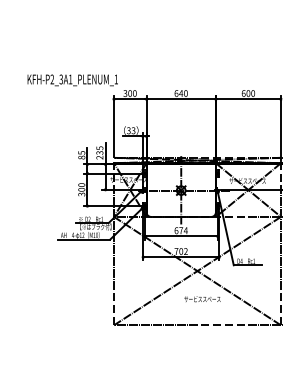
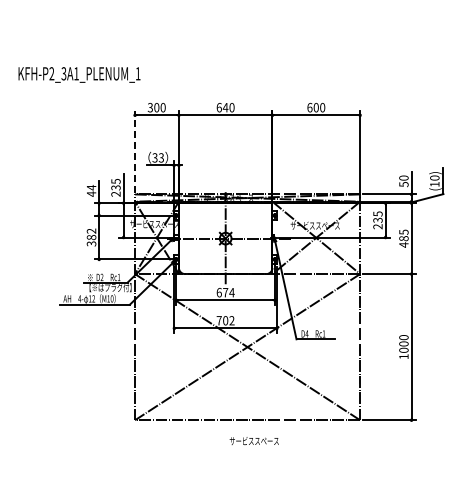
text: (72, 80) -> (79, 74), moved
line: (114, 126) -> (135, 151), solid -> dashed
text: (81, 154) -> (91, 190), 85 -> 44
text: (81, 187) -> (91, 234), 300 -> 382
text: (201, 298) -> (253, 440), moved

